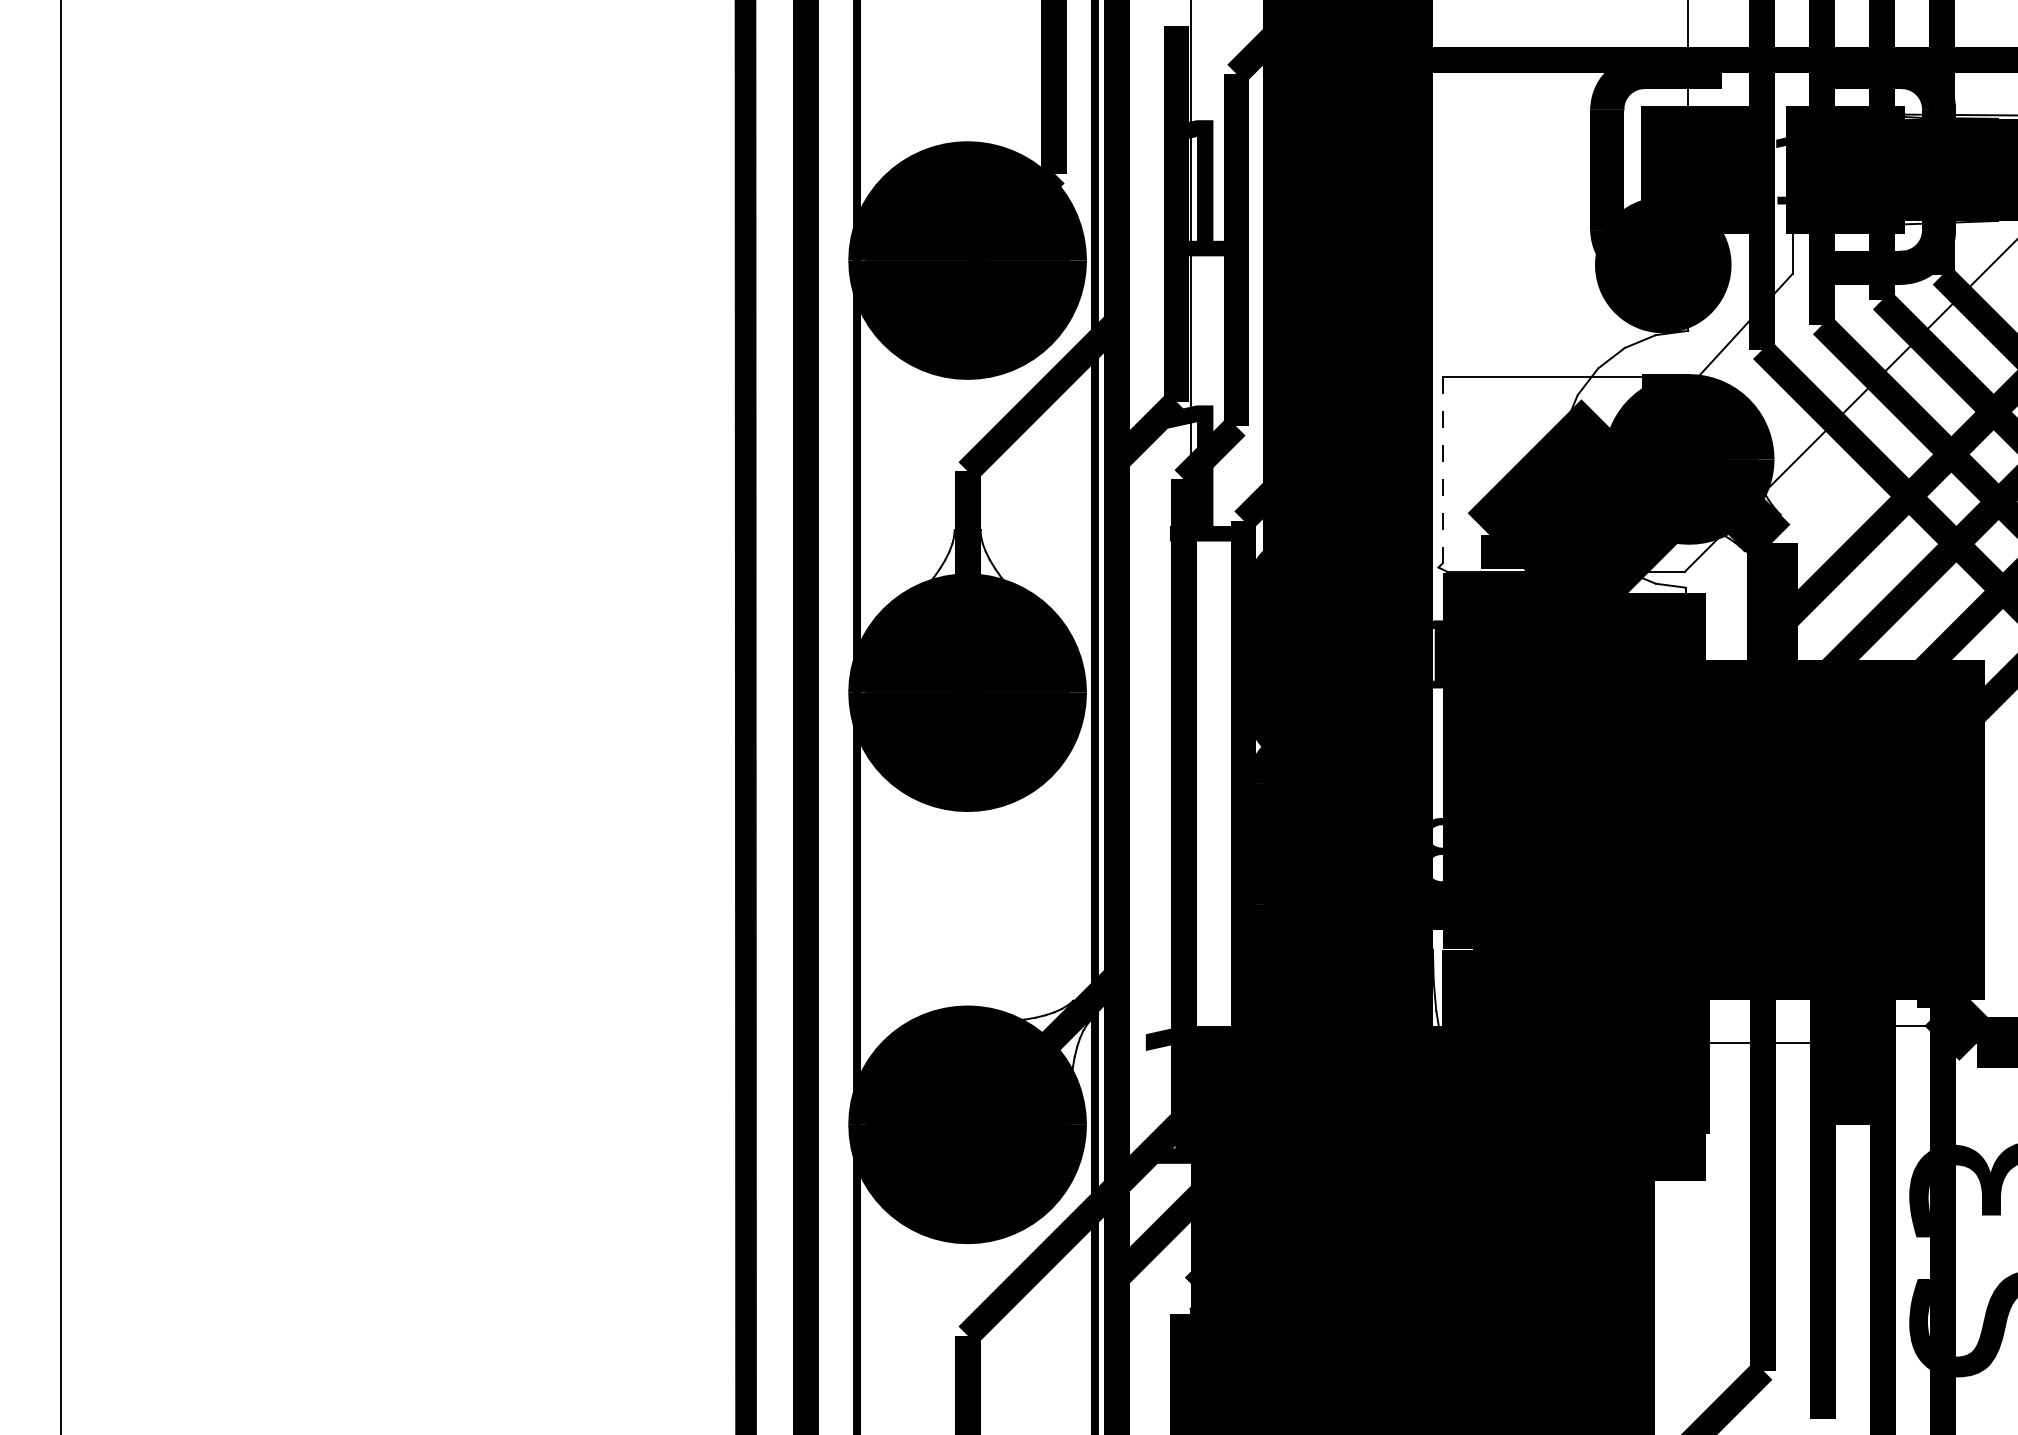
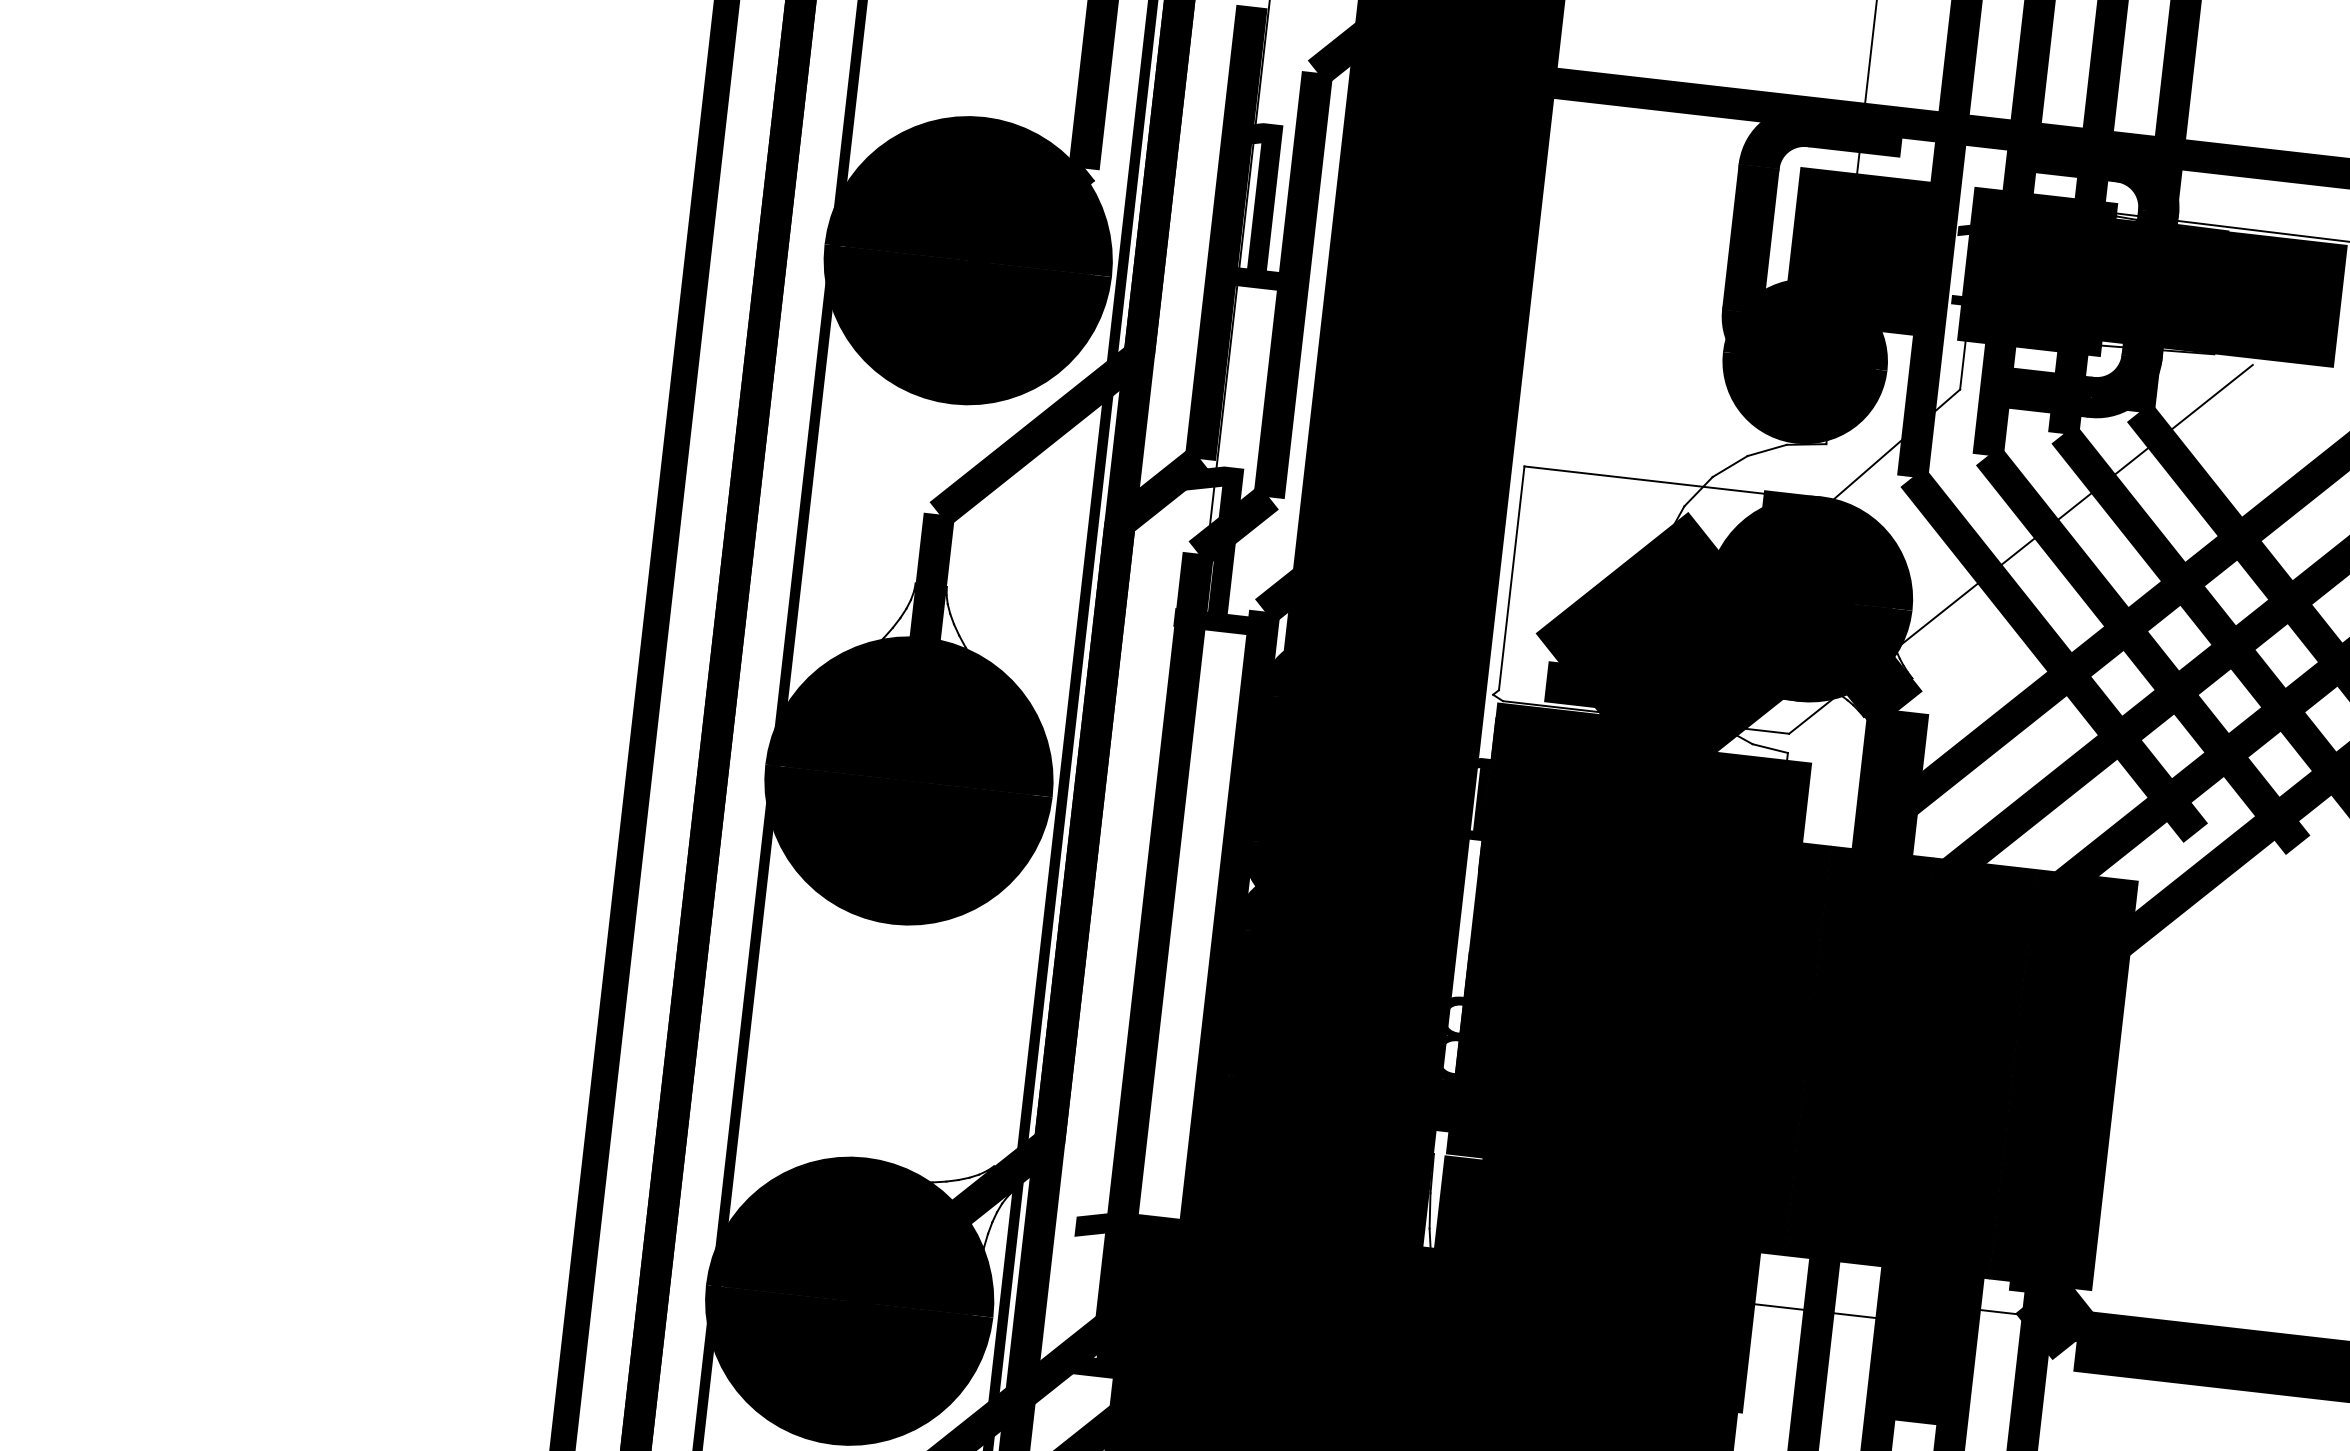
line: (1442, 470) -> (1511, 578), dashed -> solid

